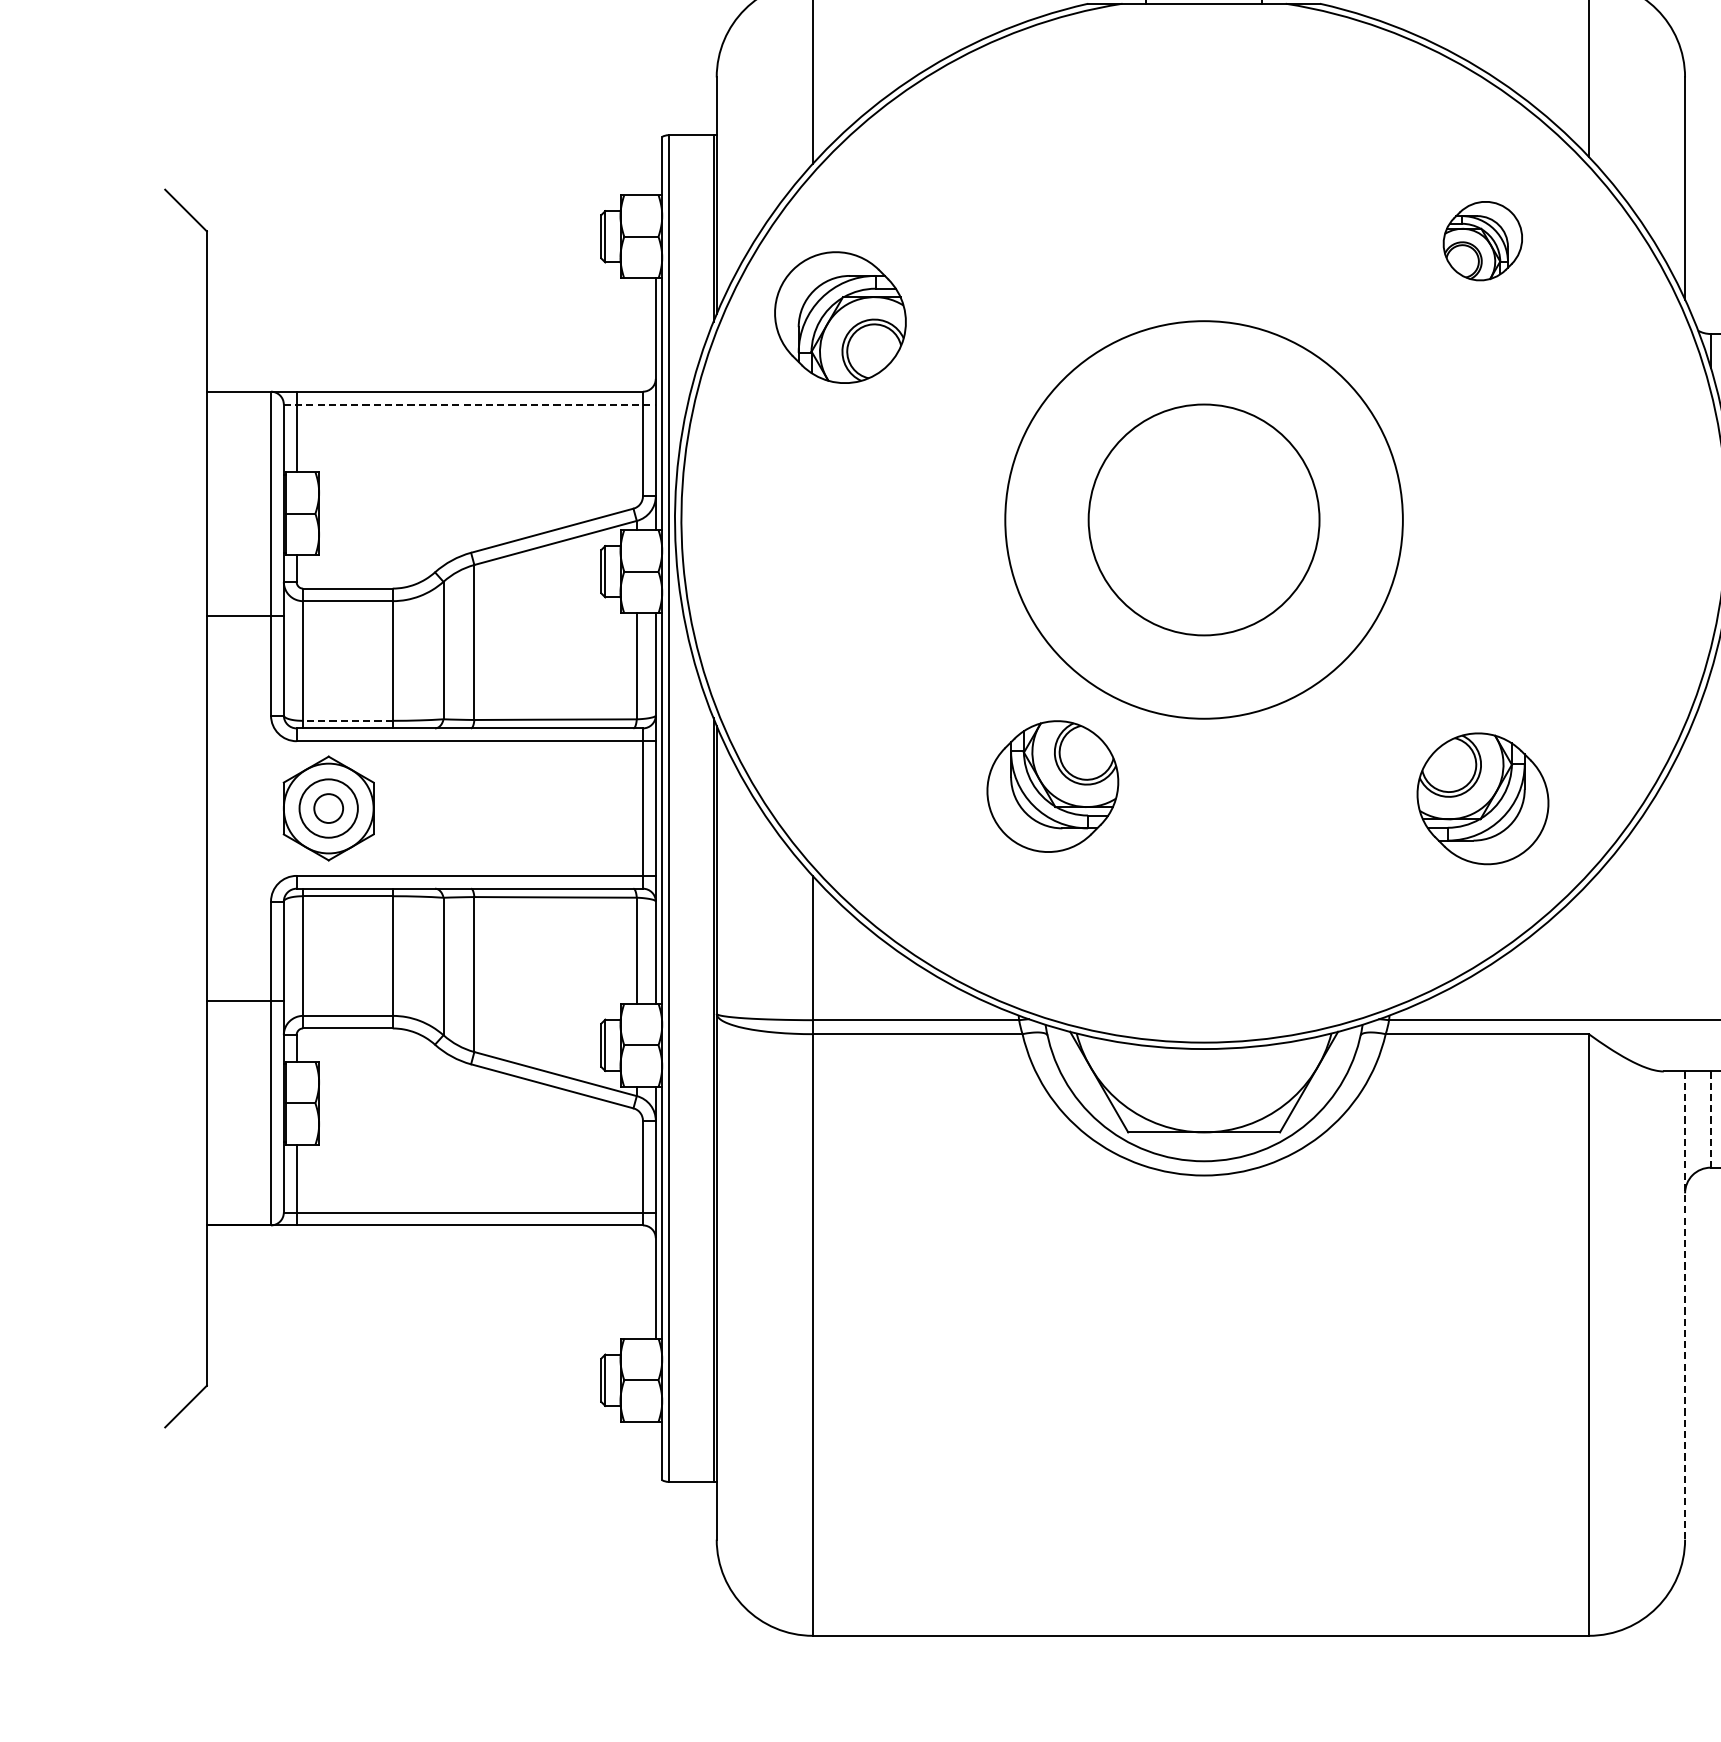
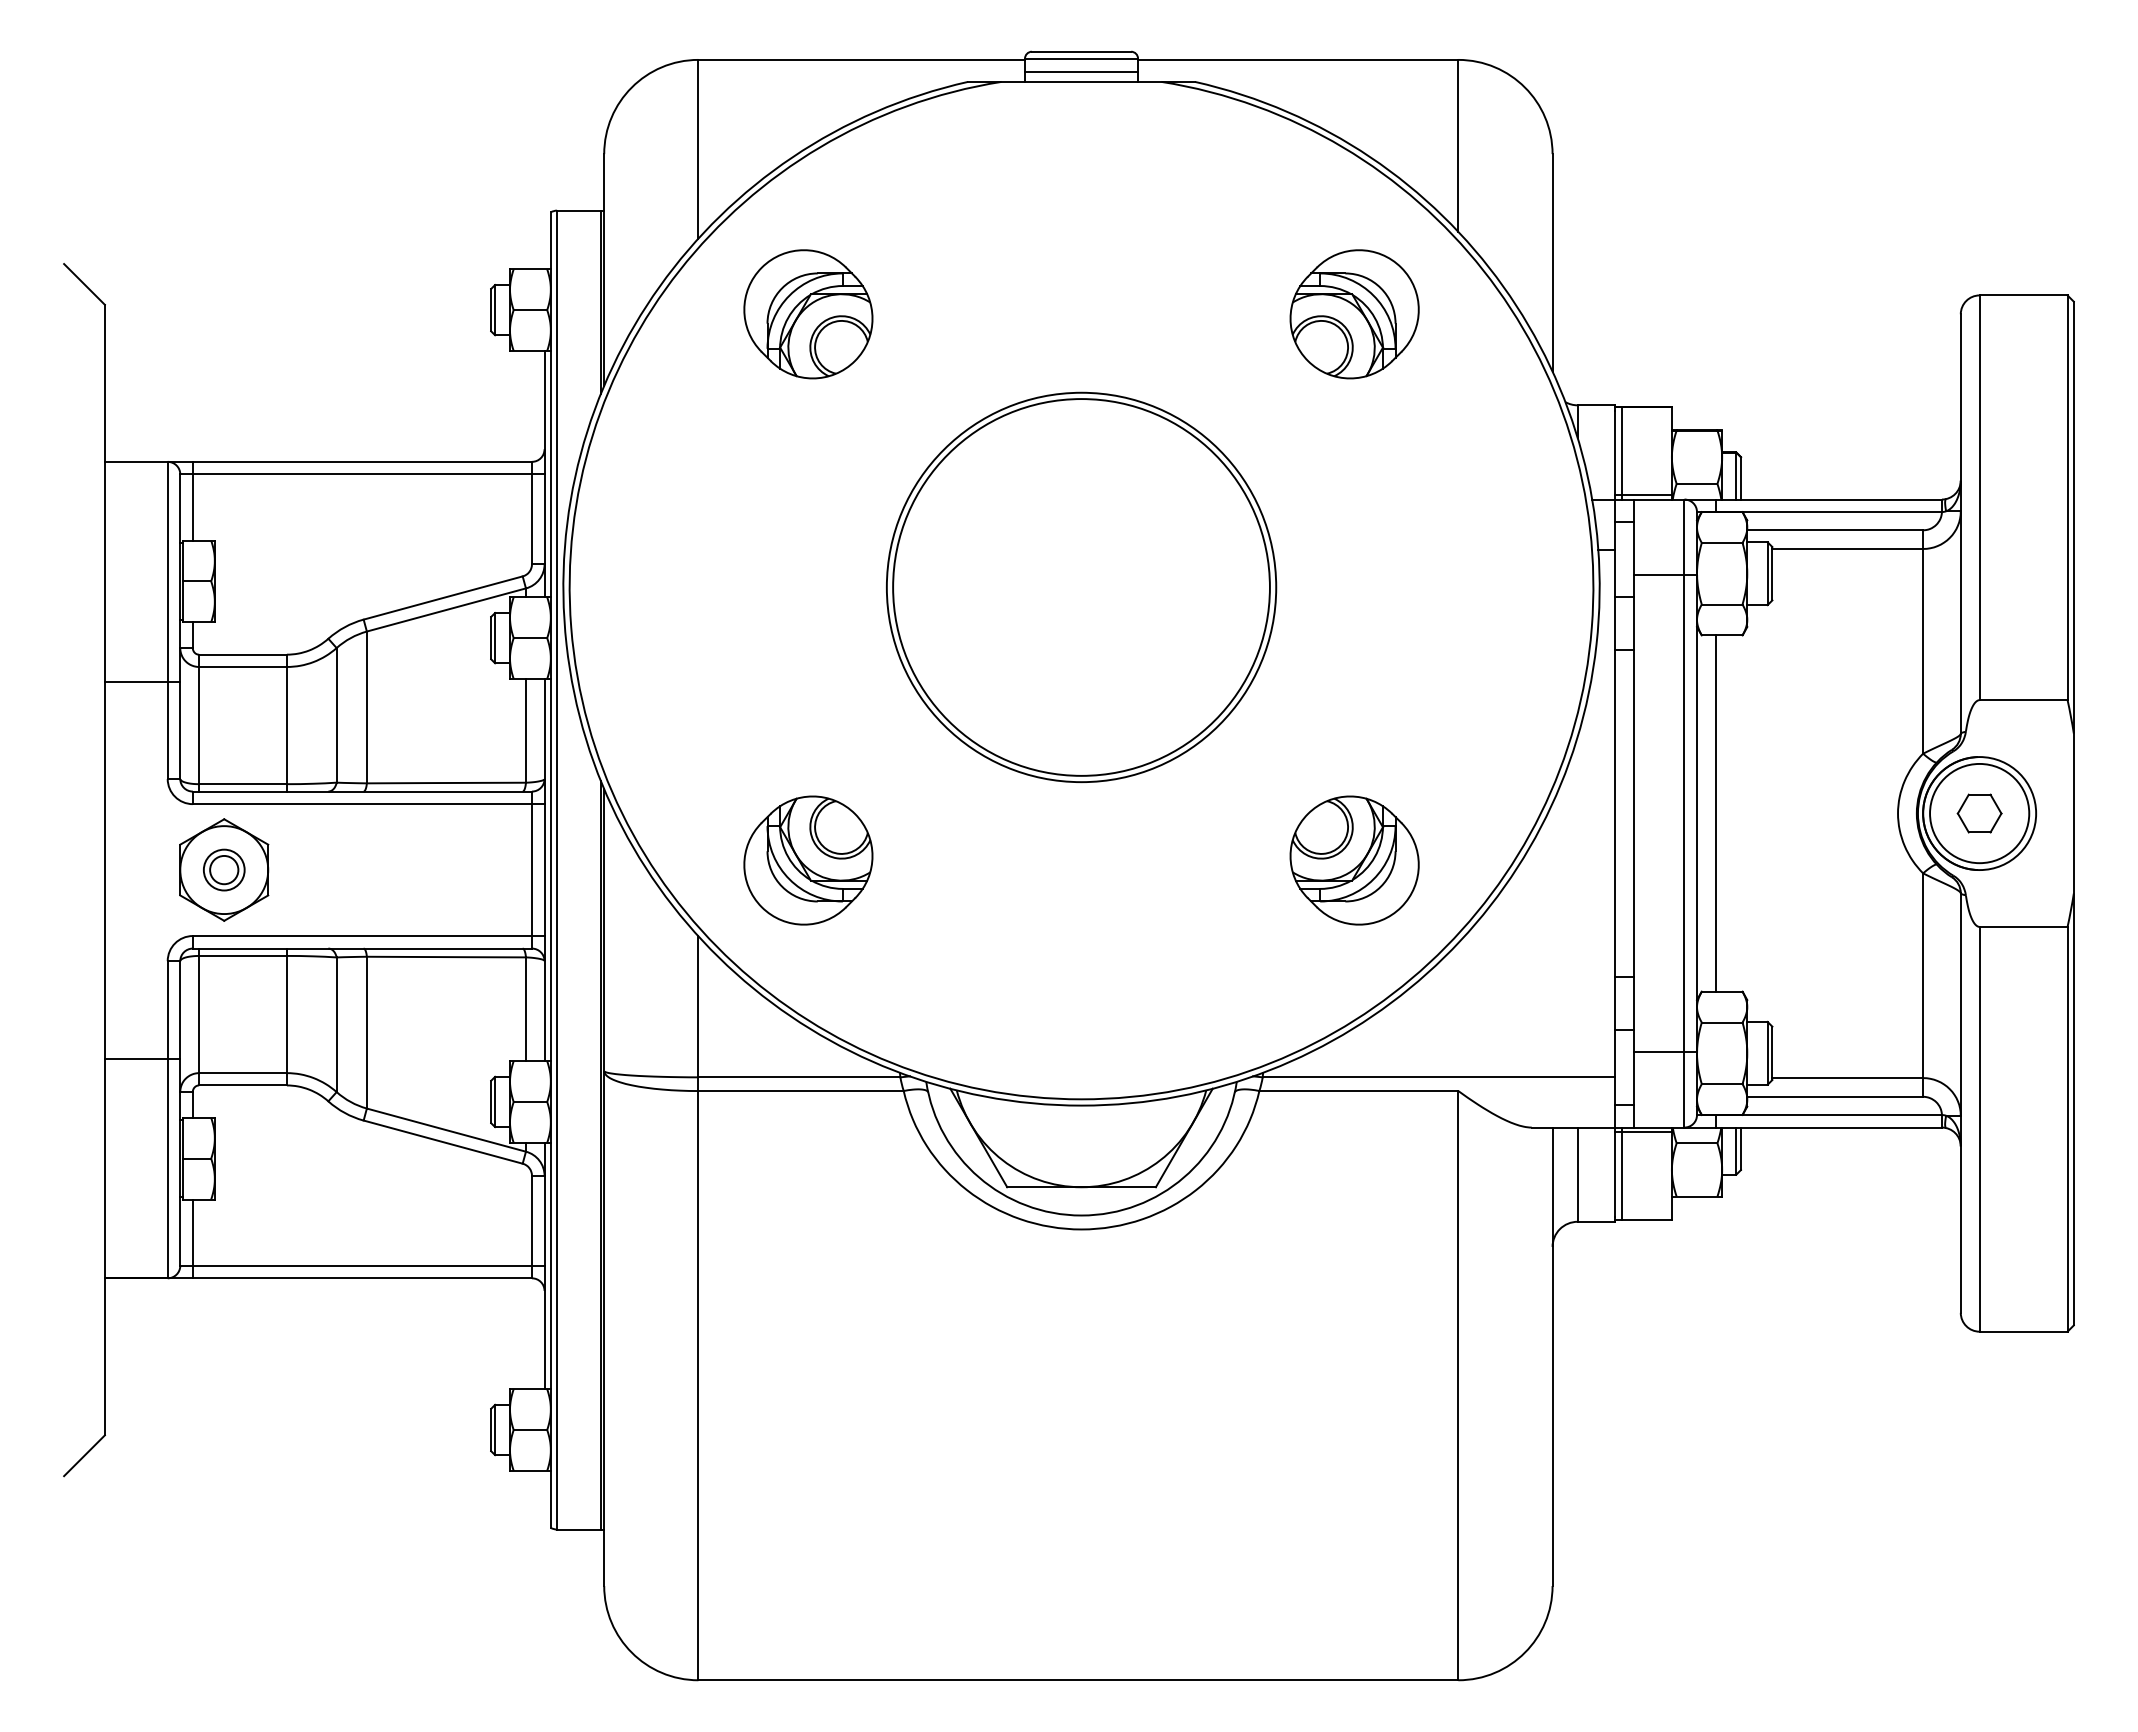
part: (1482, 241) -> (1354, 314), size x1.67
part: (840, 317) -> (808, 314), moved
line: (469, 404) -> (362, 474), dashed -> solid
circle: (1204, 520) -> (1081, 587), size x1.67
line: (348, 721) -> (243, 784), dashed -> solid
part: (1052, 786) -> (808, 860), moved
circle: (327, 807) -> (223, 869), size x0.71
line: (1710, 1120) -> (1577, 1175), dashed -> solid
line: (1685, 1306) -> (1552, 1357), dashed -> solid

